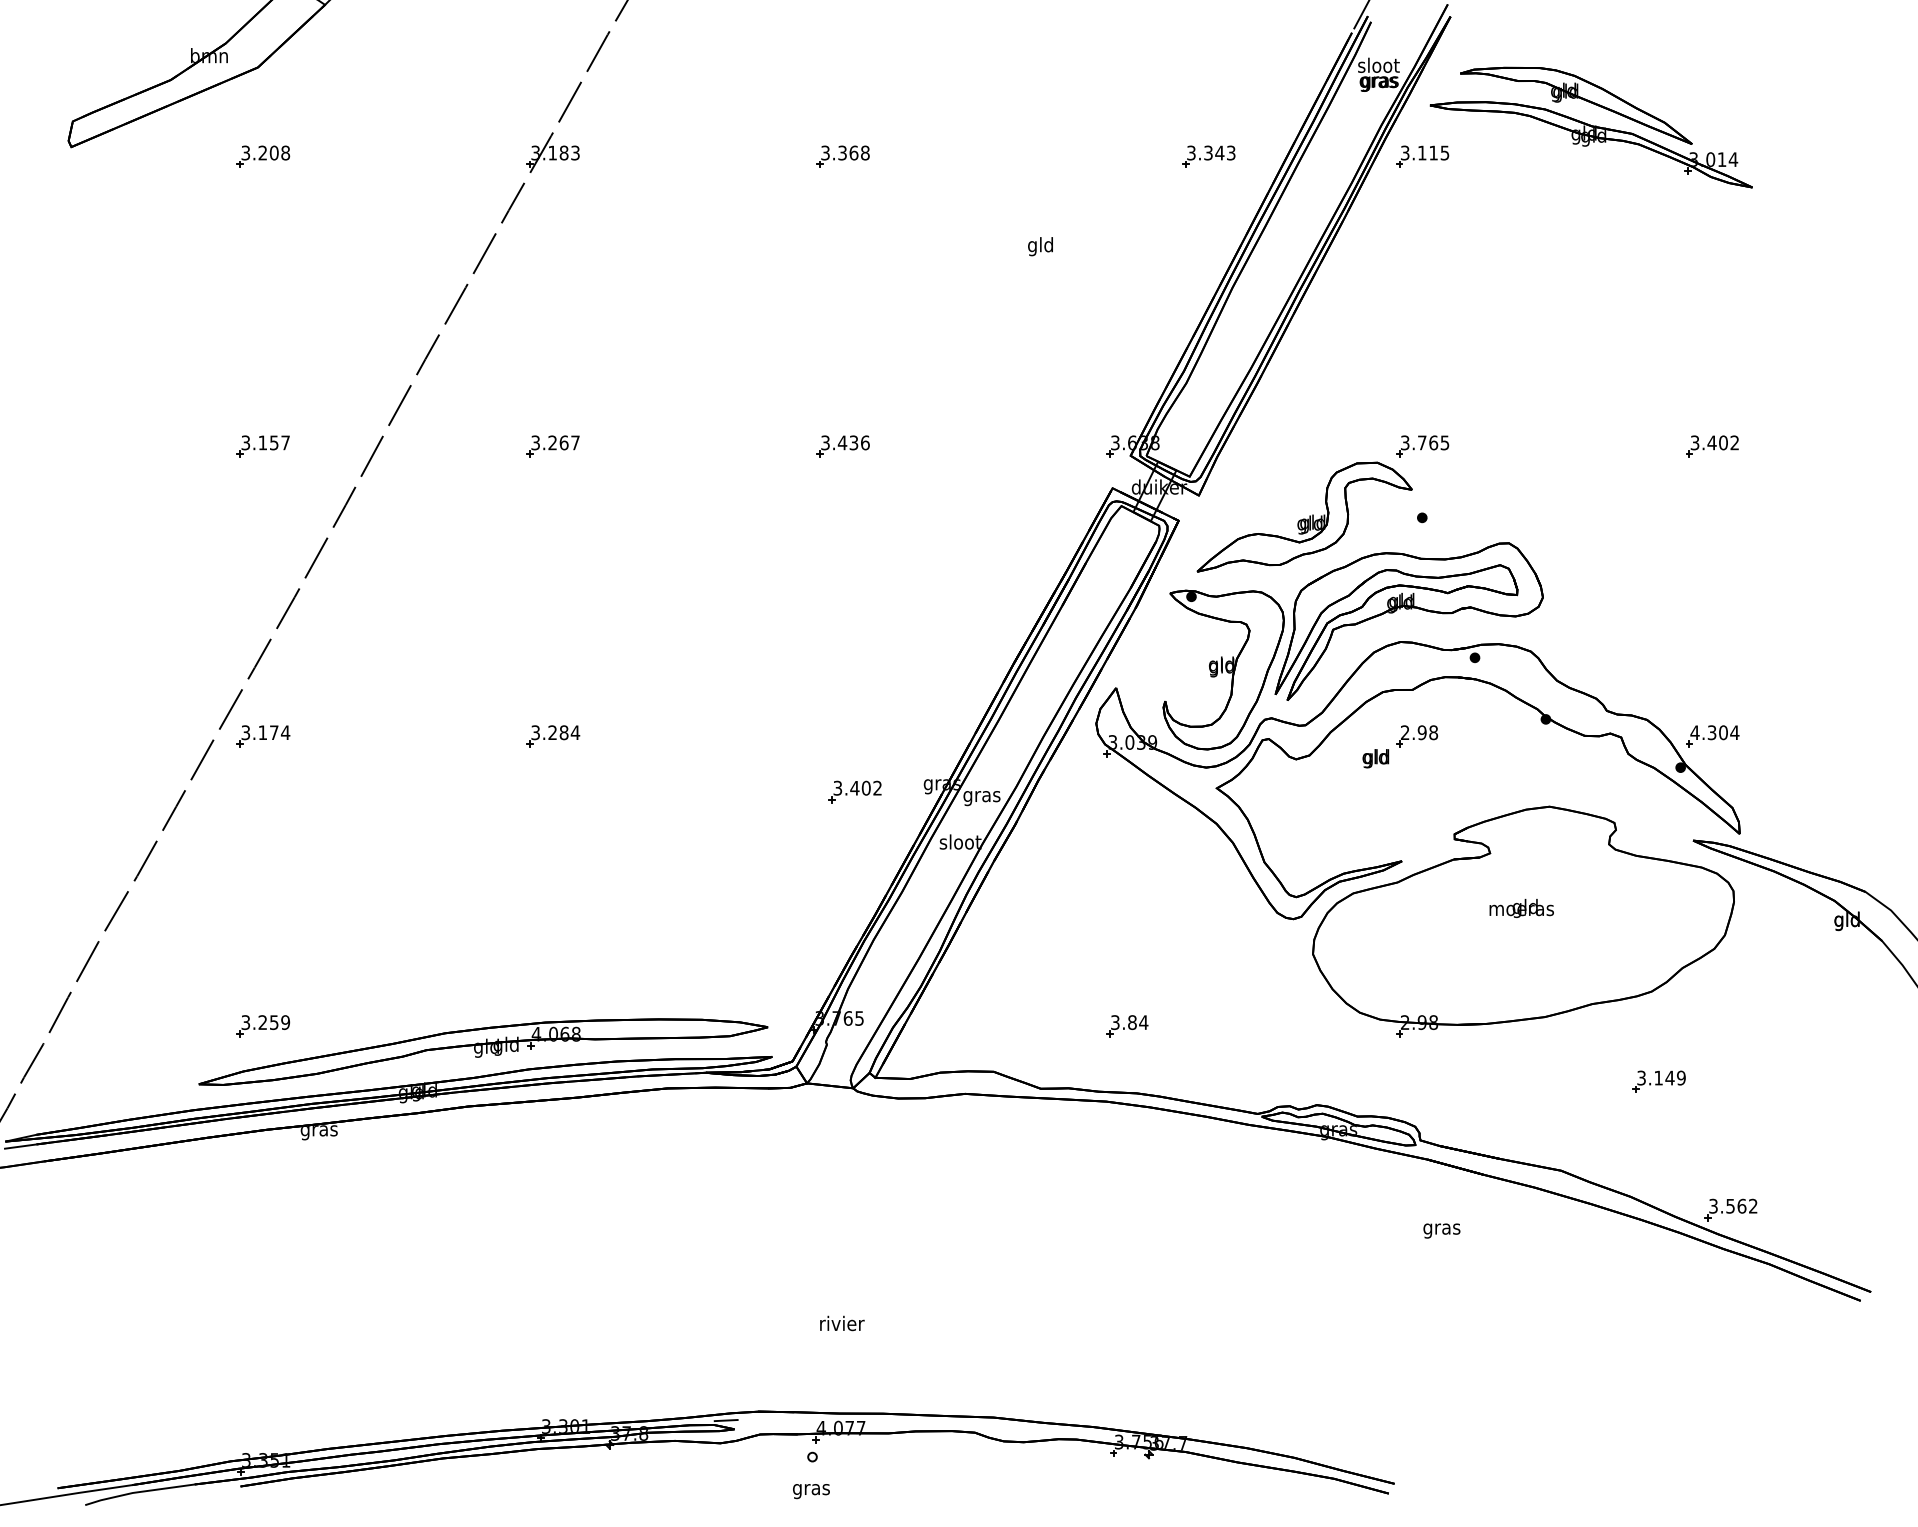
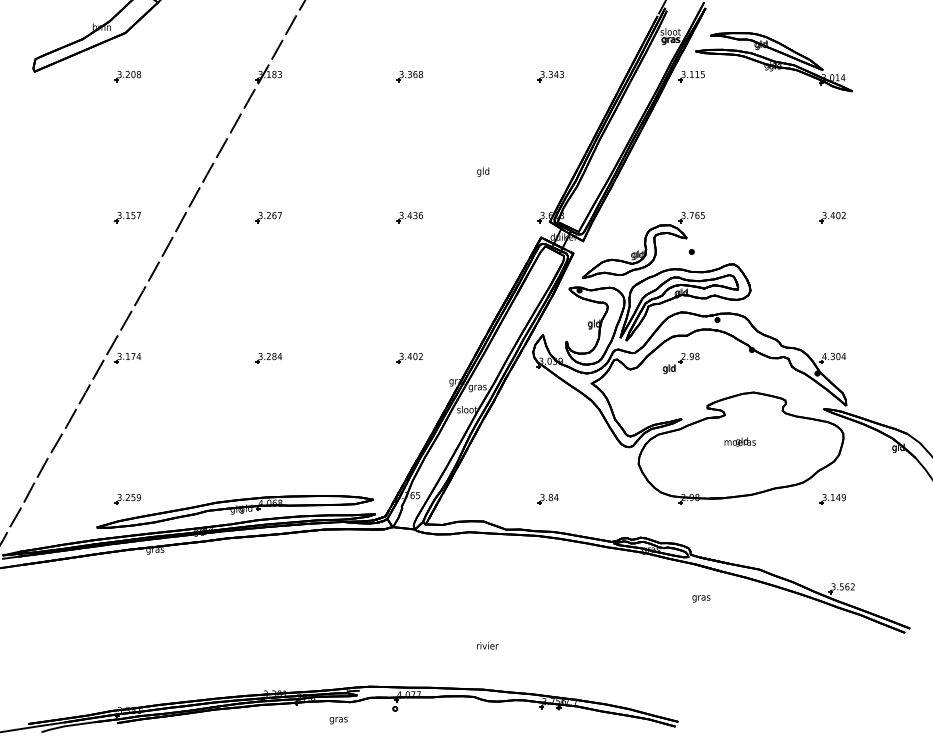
part: (1207, 157) -> (550, 76), moved
text: (1041, 245) -> (483, 171), moved
part: (854, 792) -> (409, 358), moved
part: (1657, 1082) -> (832, 499), moved
text: (841, 1322) -> (487, 645), moved
text: (810, 1491) -> (338, 720), moved

